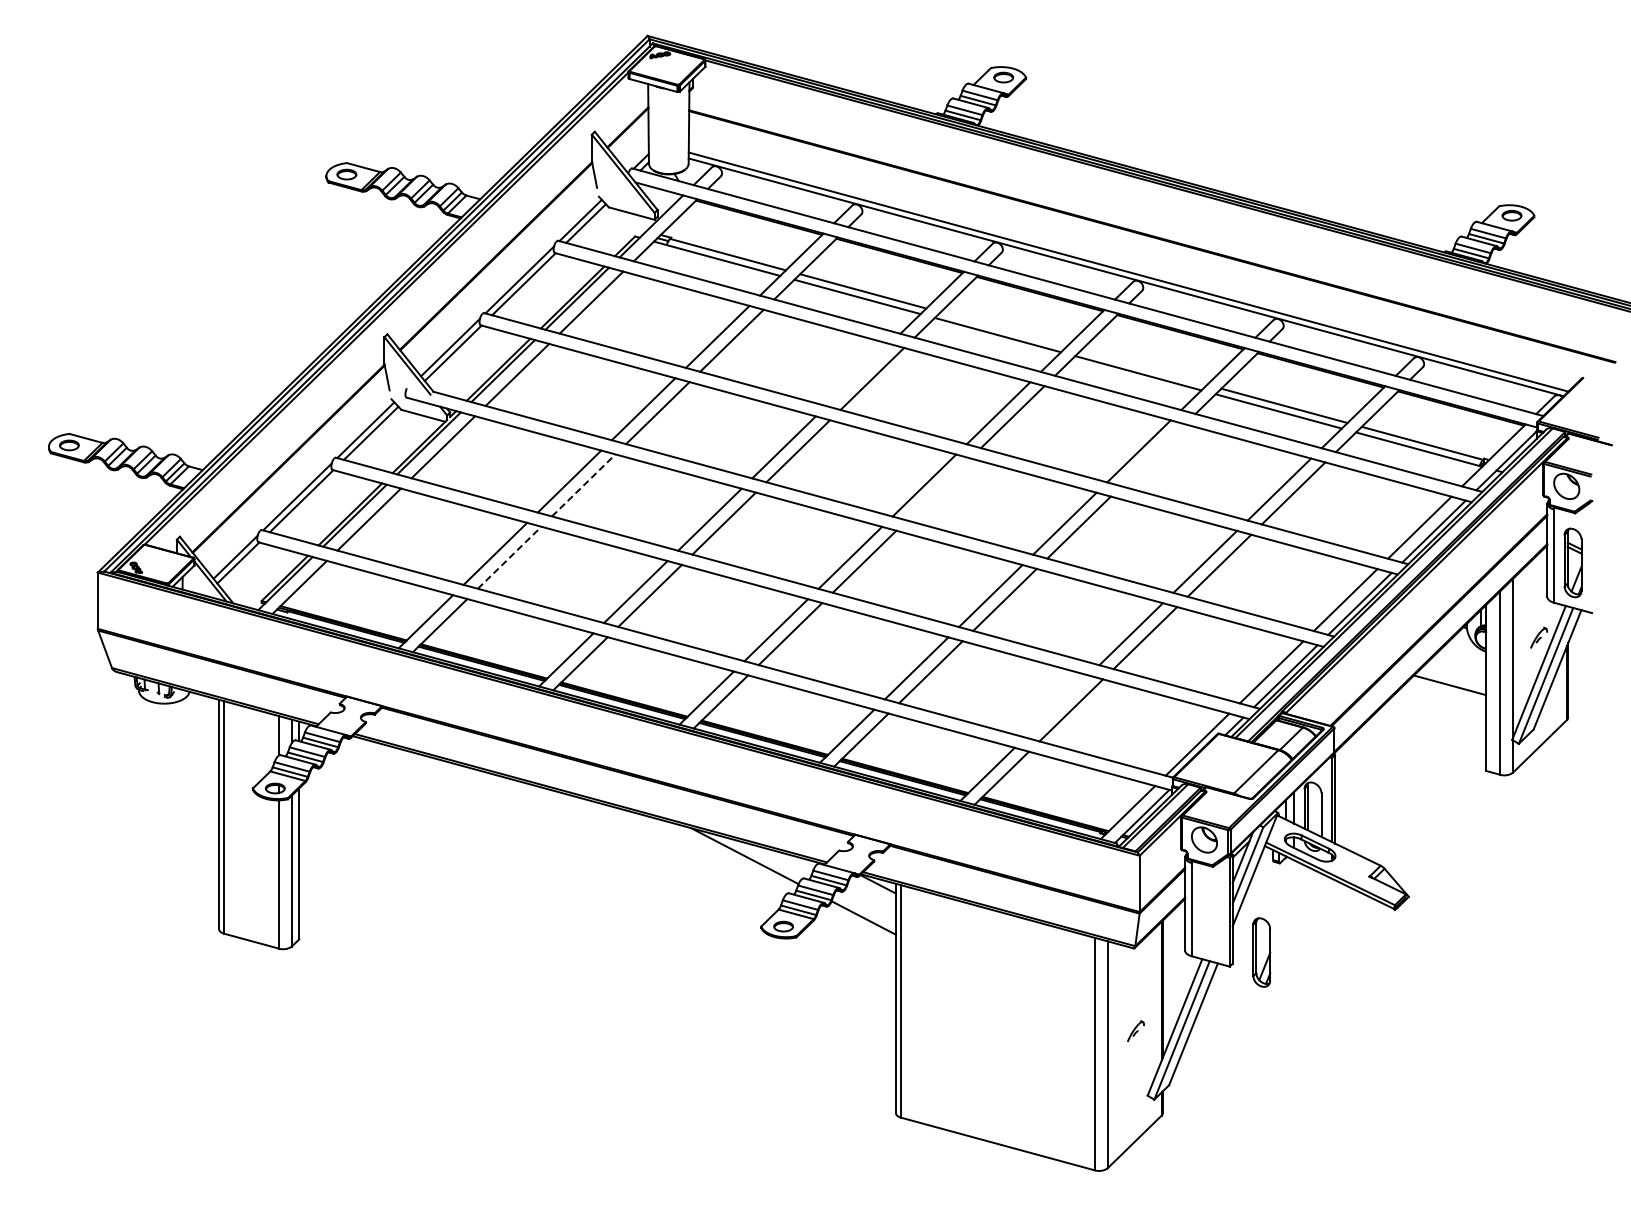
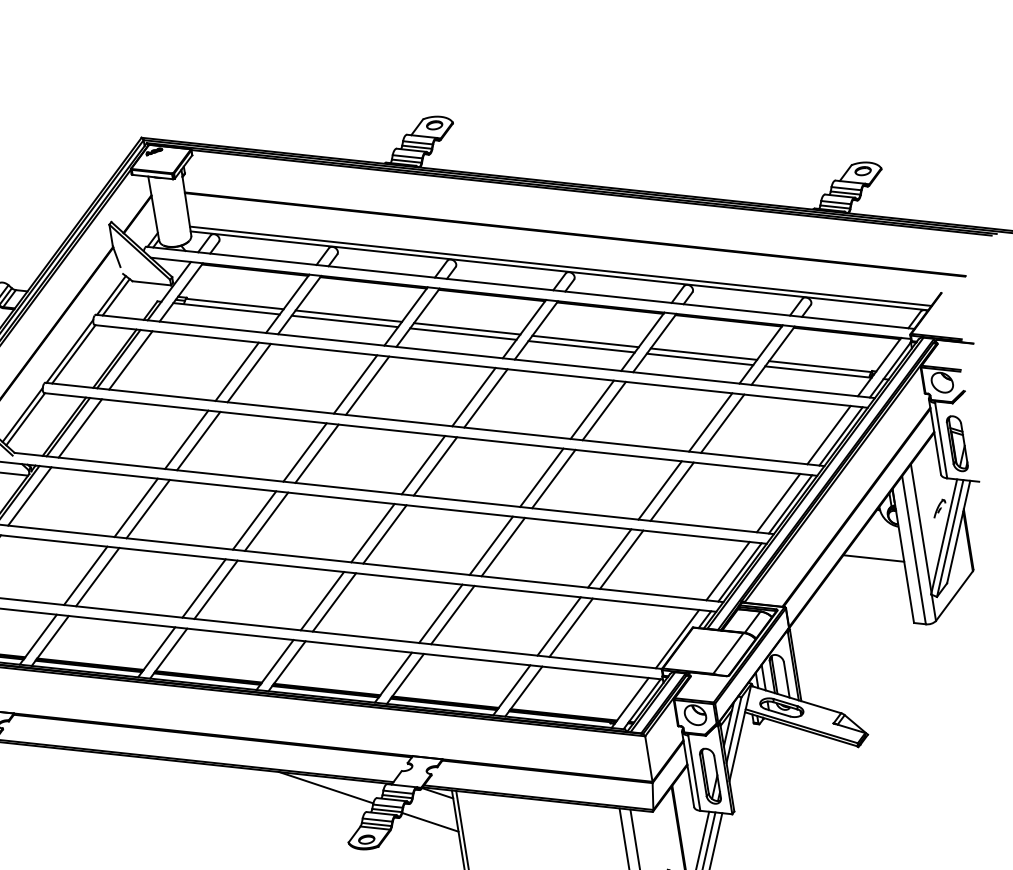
line: (1003, 329) -> (467, 328), added
line: (1143, 367) -> (585, 341), added
line: (857, 375) -> (355, 384), added
line: (1152, 455) -> (603, 411), added
line: (584, 485) -> (148, 509), dashed -> solid
line: (938, 489) -> (435, 466), added
line: (510, 557) -> (98, 576), dashed -> solid
line: (1056, 706) -> (558, 626), added
part: (1261, 952) -> (710, 776), moved

